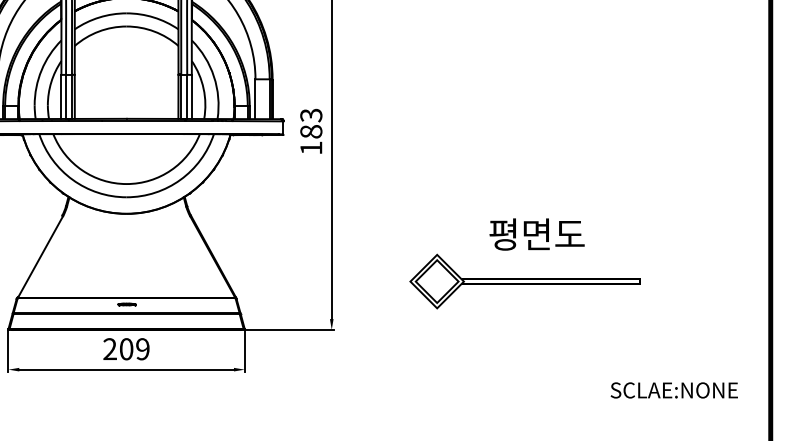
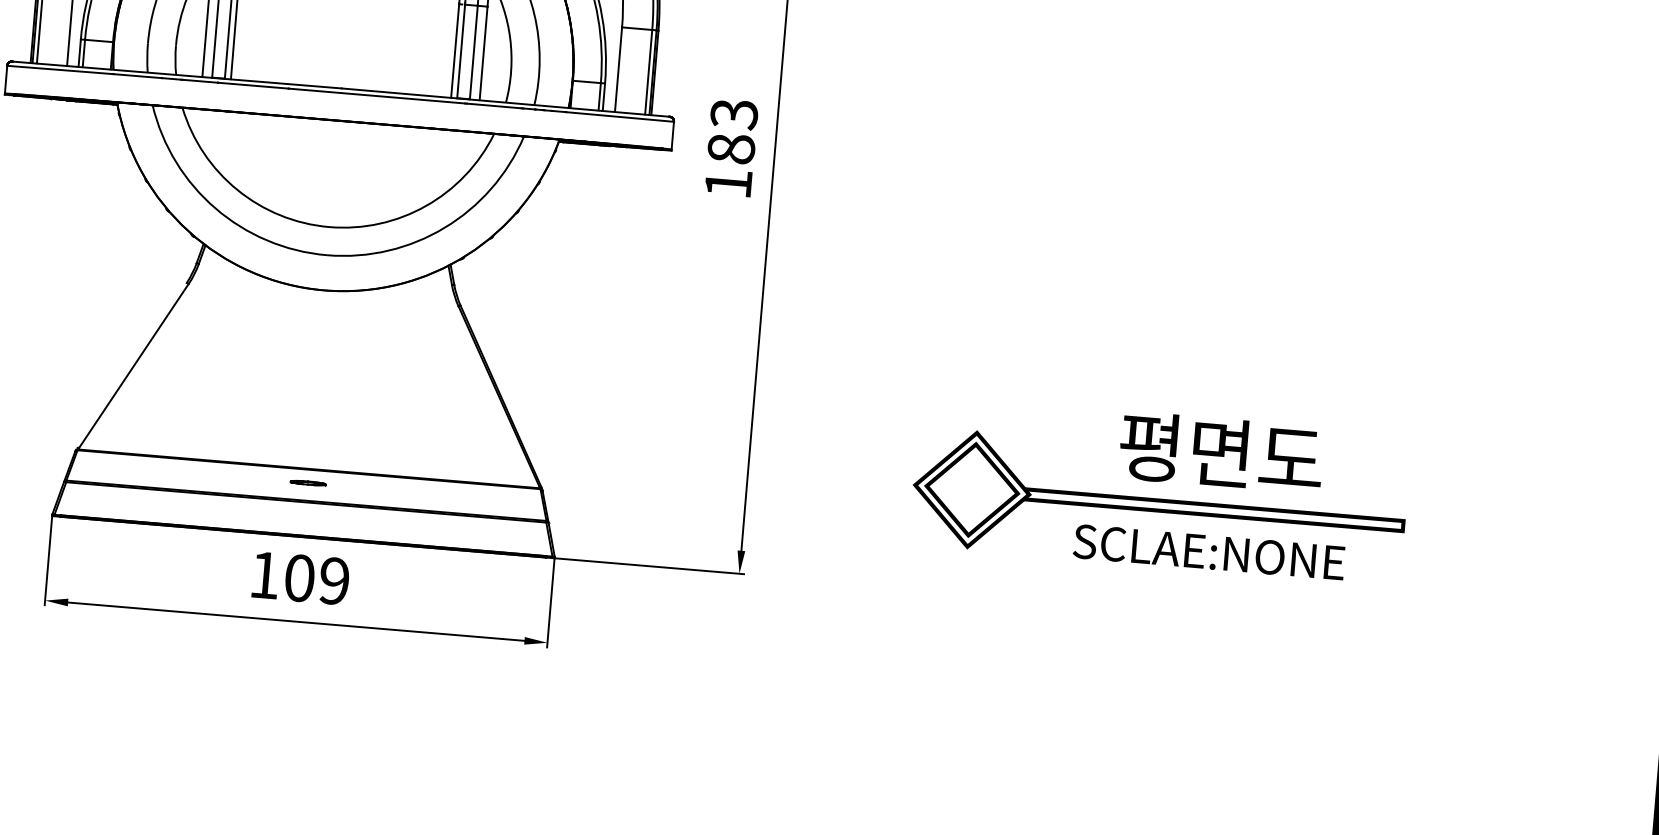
text: (536, 234) -> (1220, 452), moved
text: (109, 348) -> (263, 573), 209 -> 109
text: (673, 390) -> (1207, 552), moved

